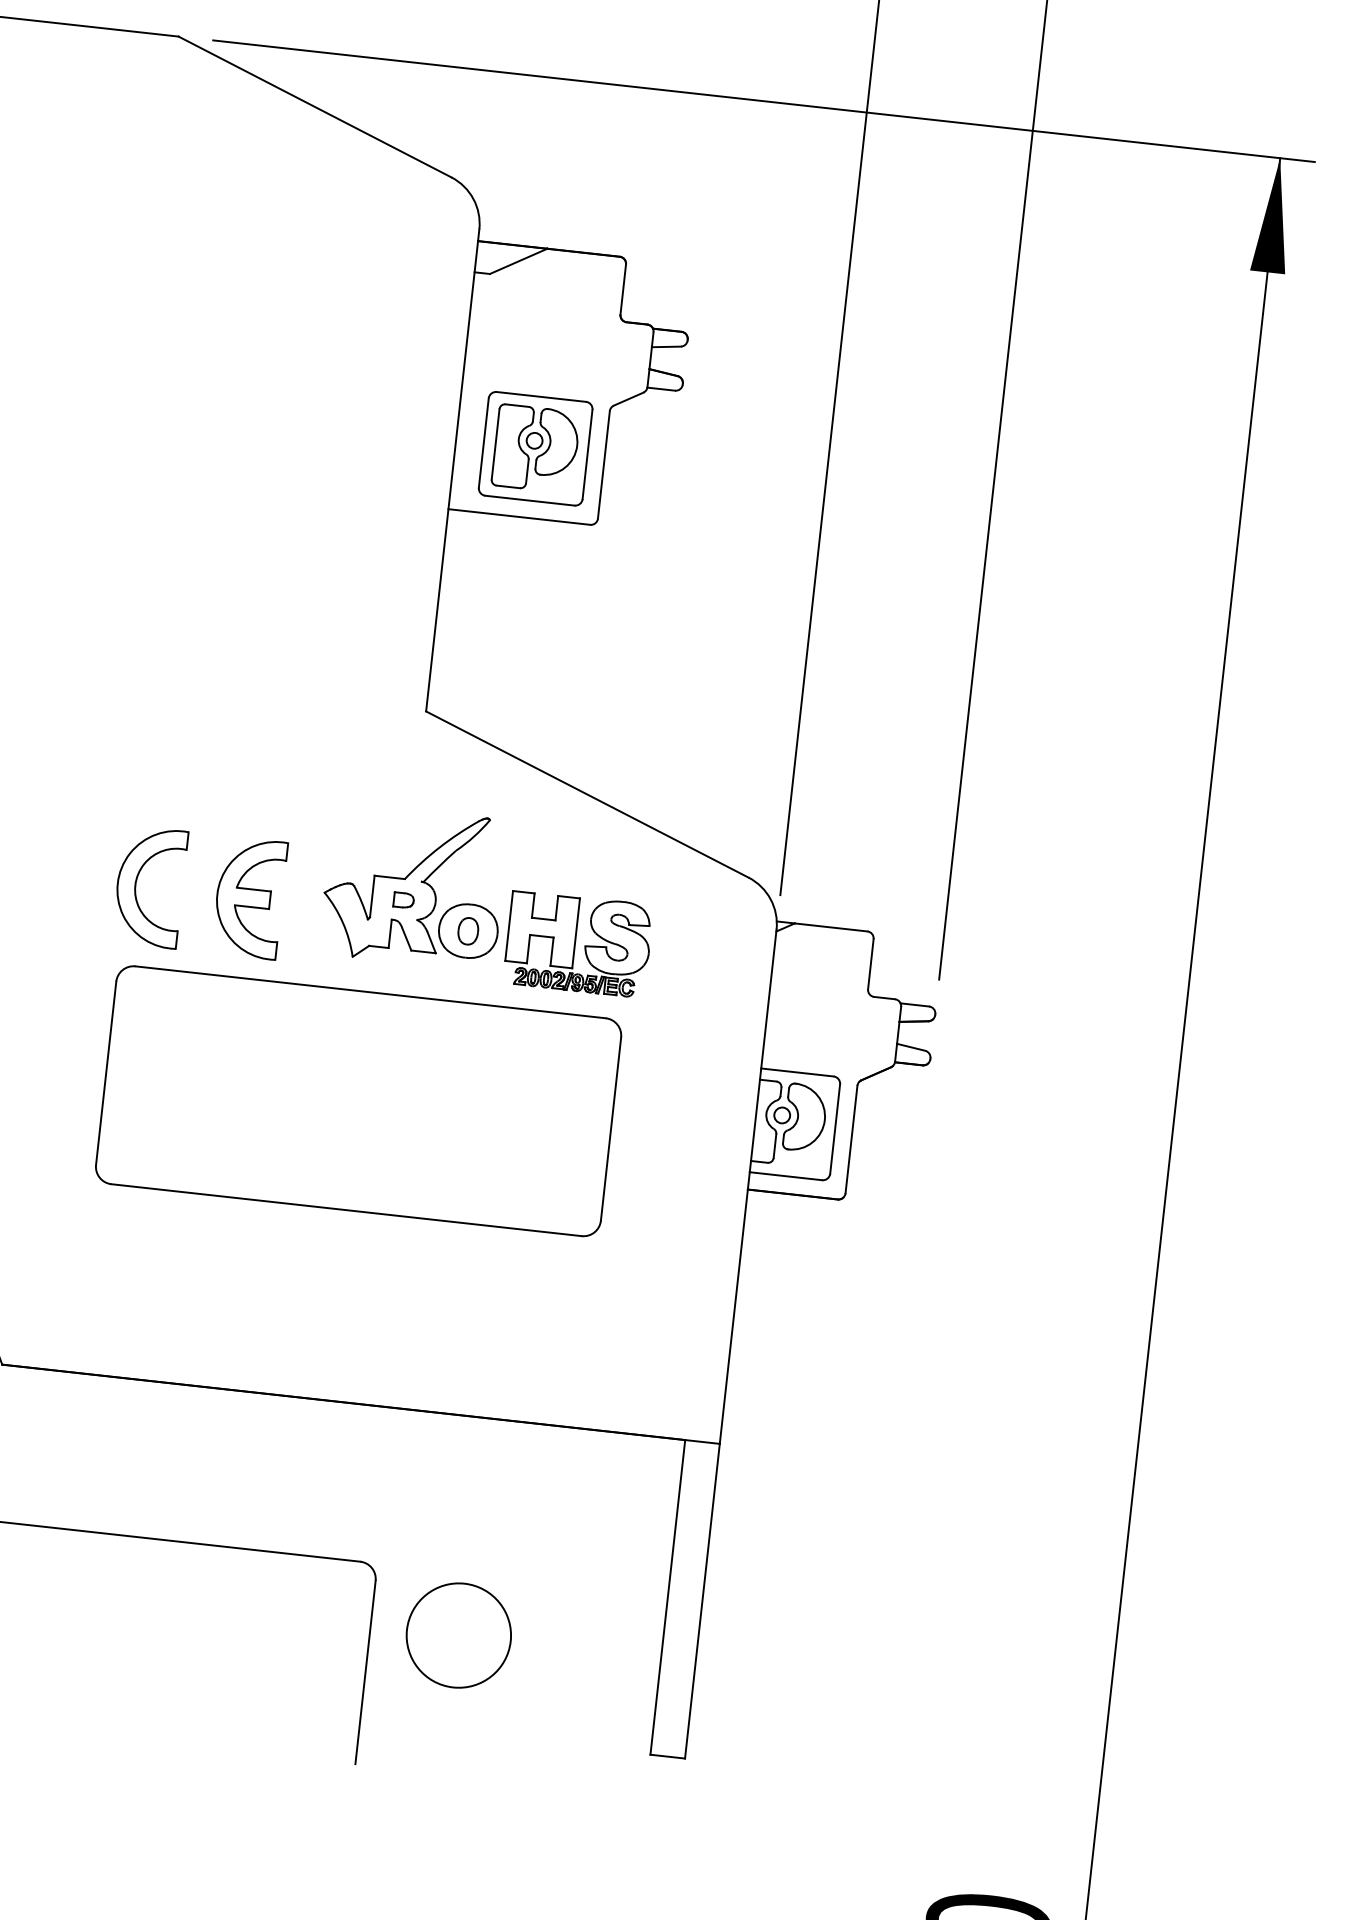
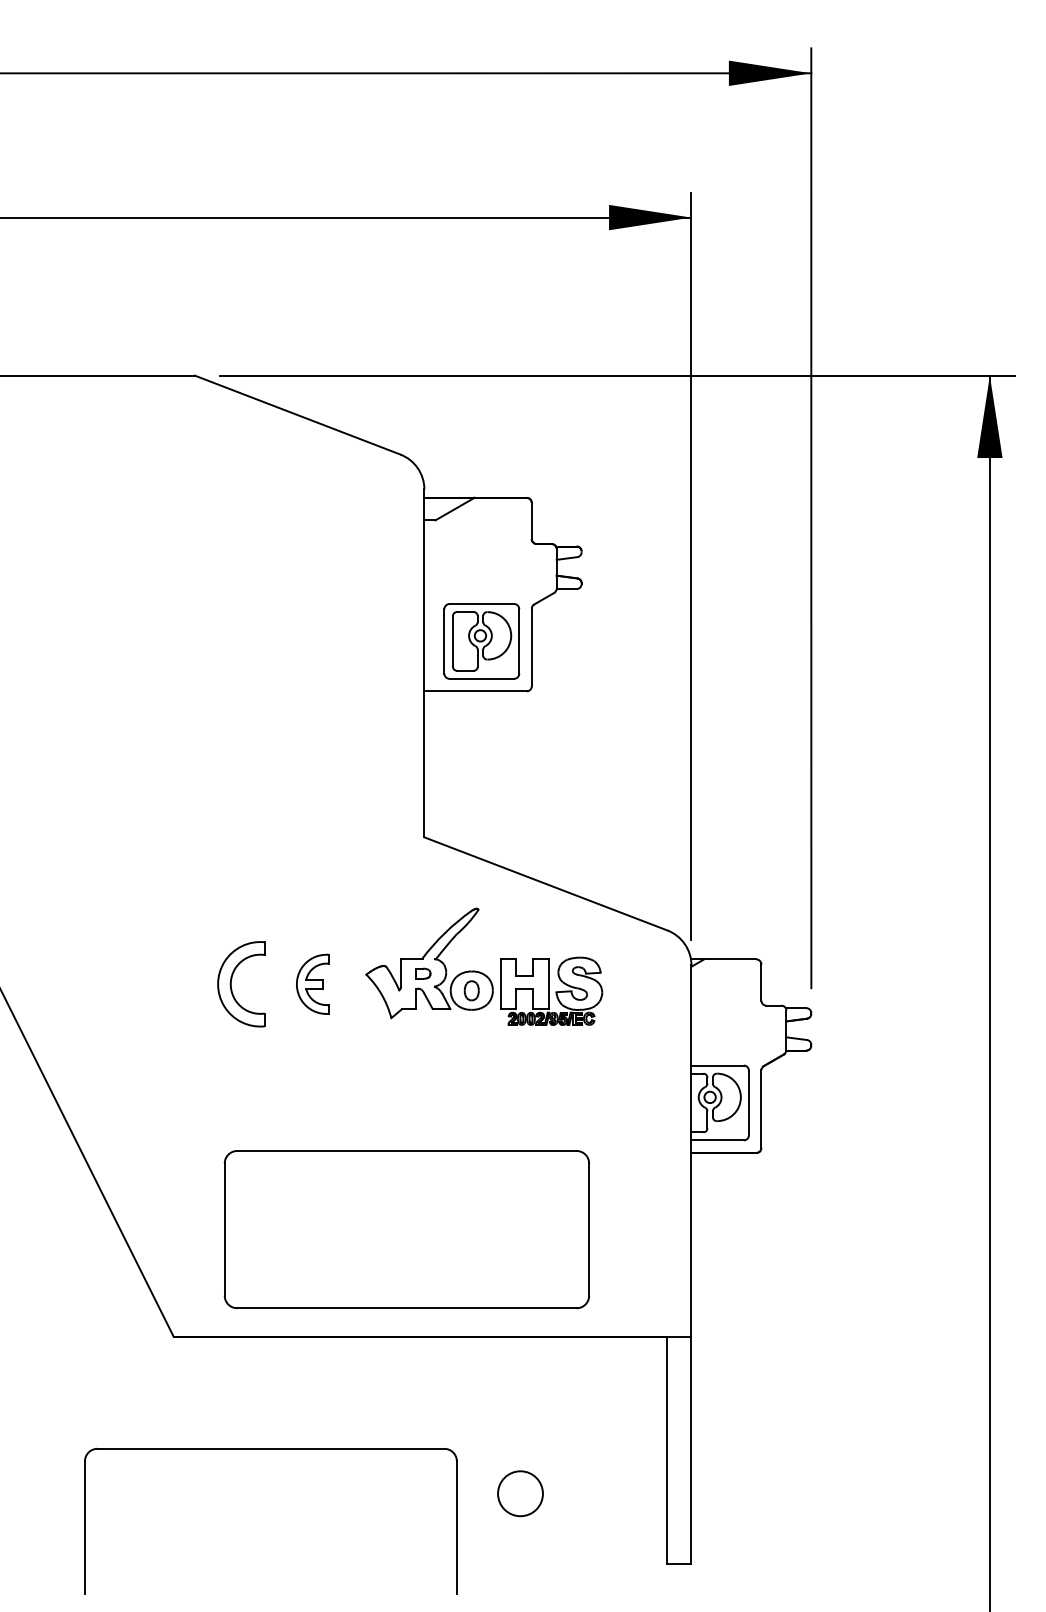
part: (248, 898) -> (312, 984), size x0.7
part: (358, 1101) -> (406, 1229), moved
circle: (458, 1635) -> (520, 1493), size x0.6

